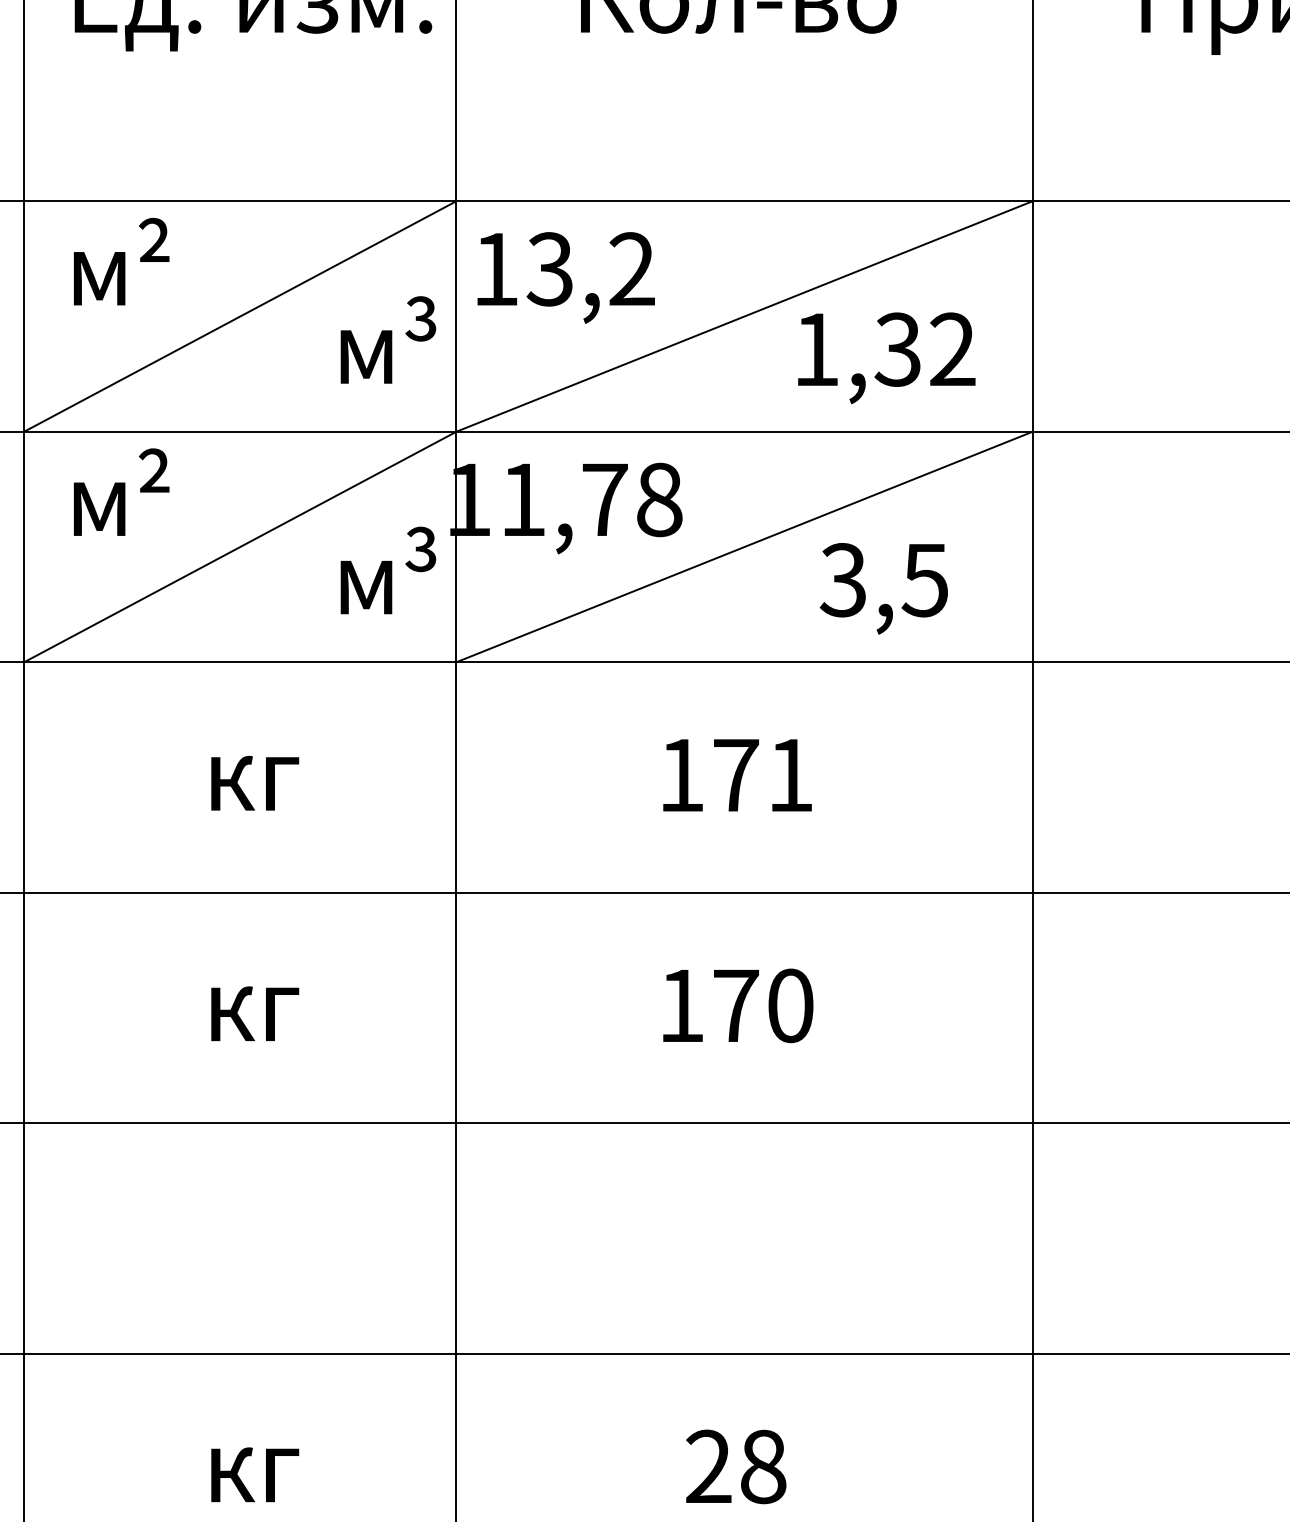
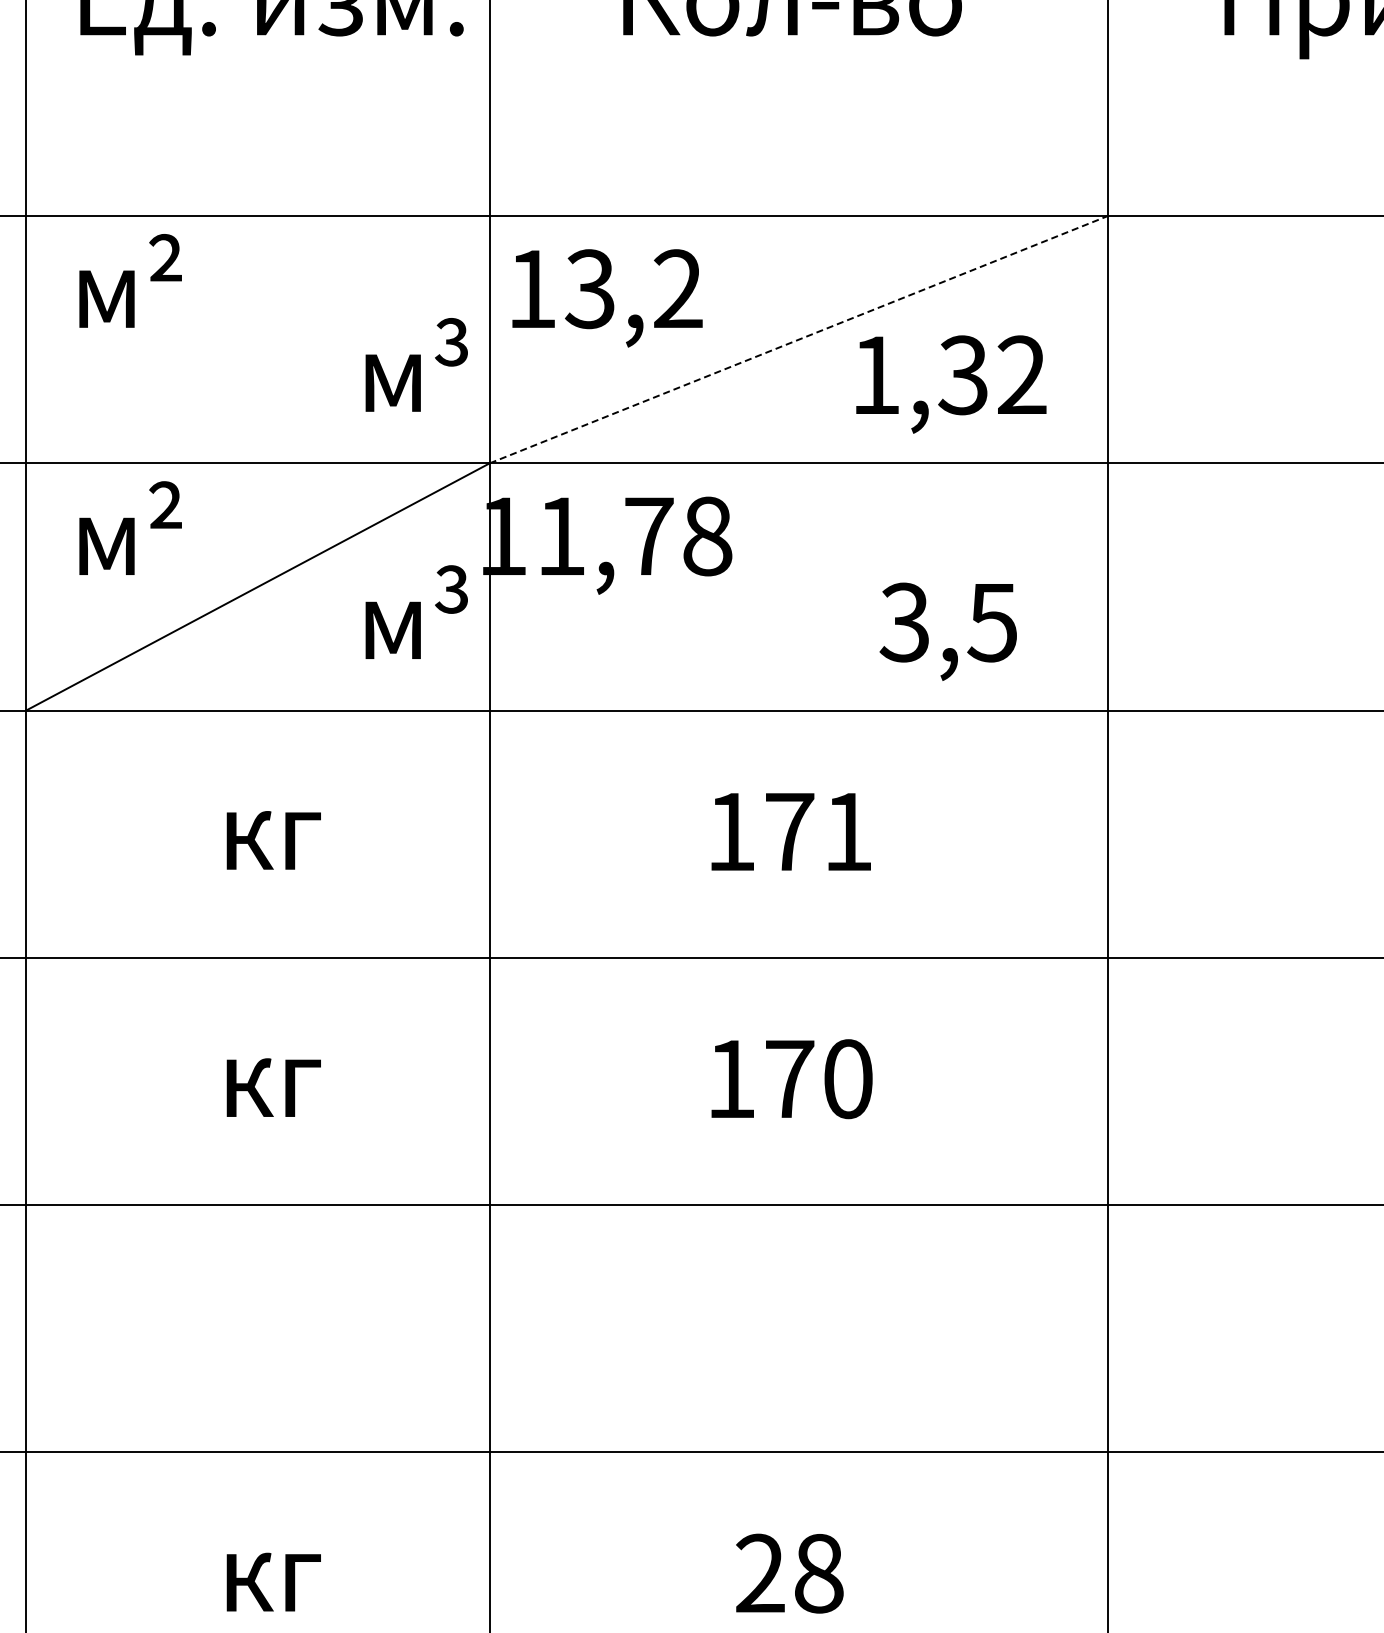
line: (239, 316) -> (257, 339), removed
line: (744, 316) -> (798, 339), solid -> dashed
line: (744, 546) -> (798, 586), removed

